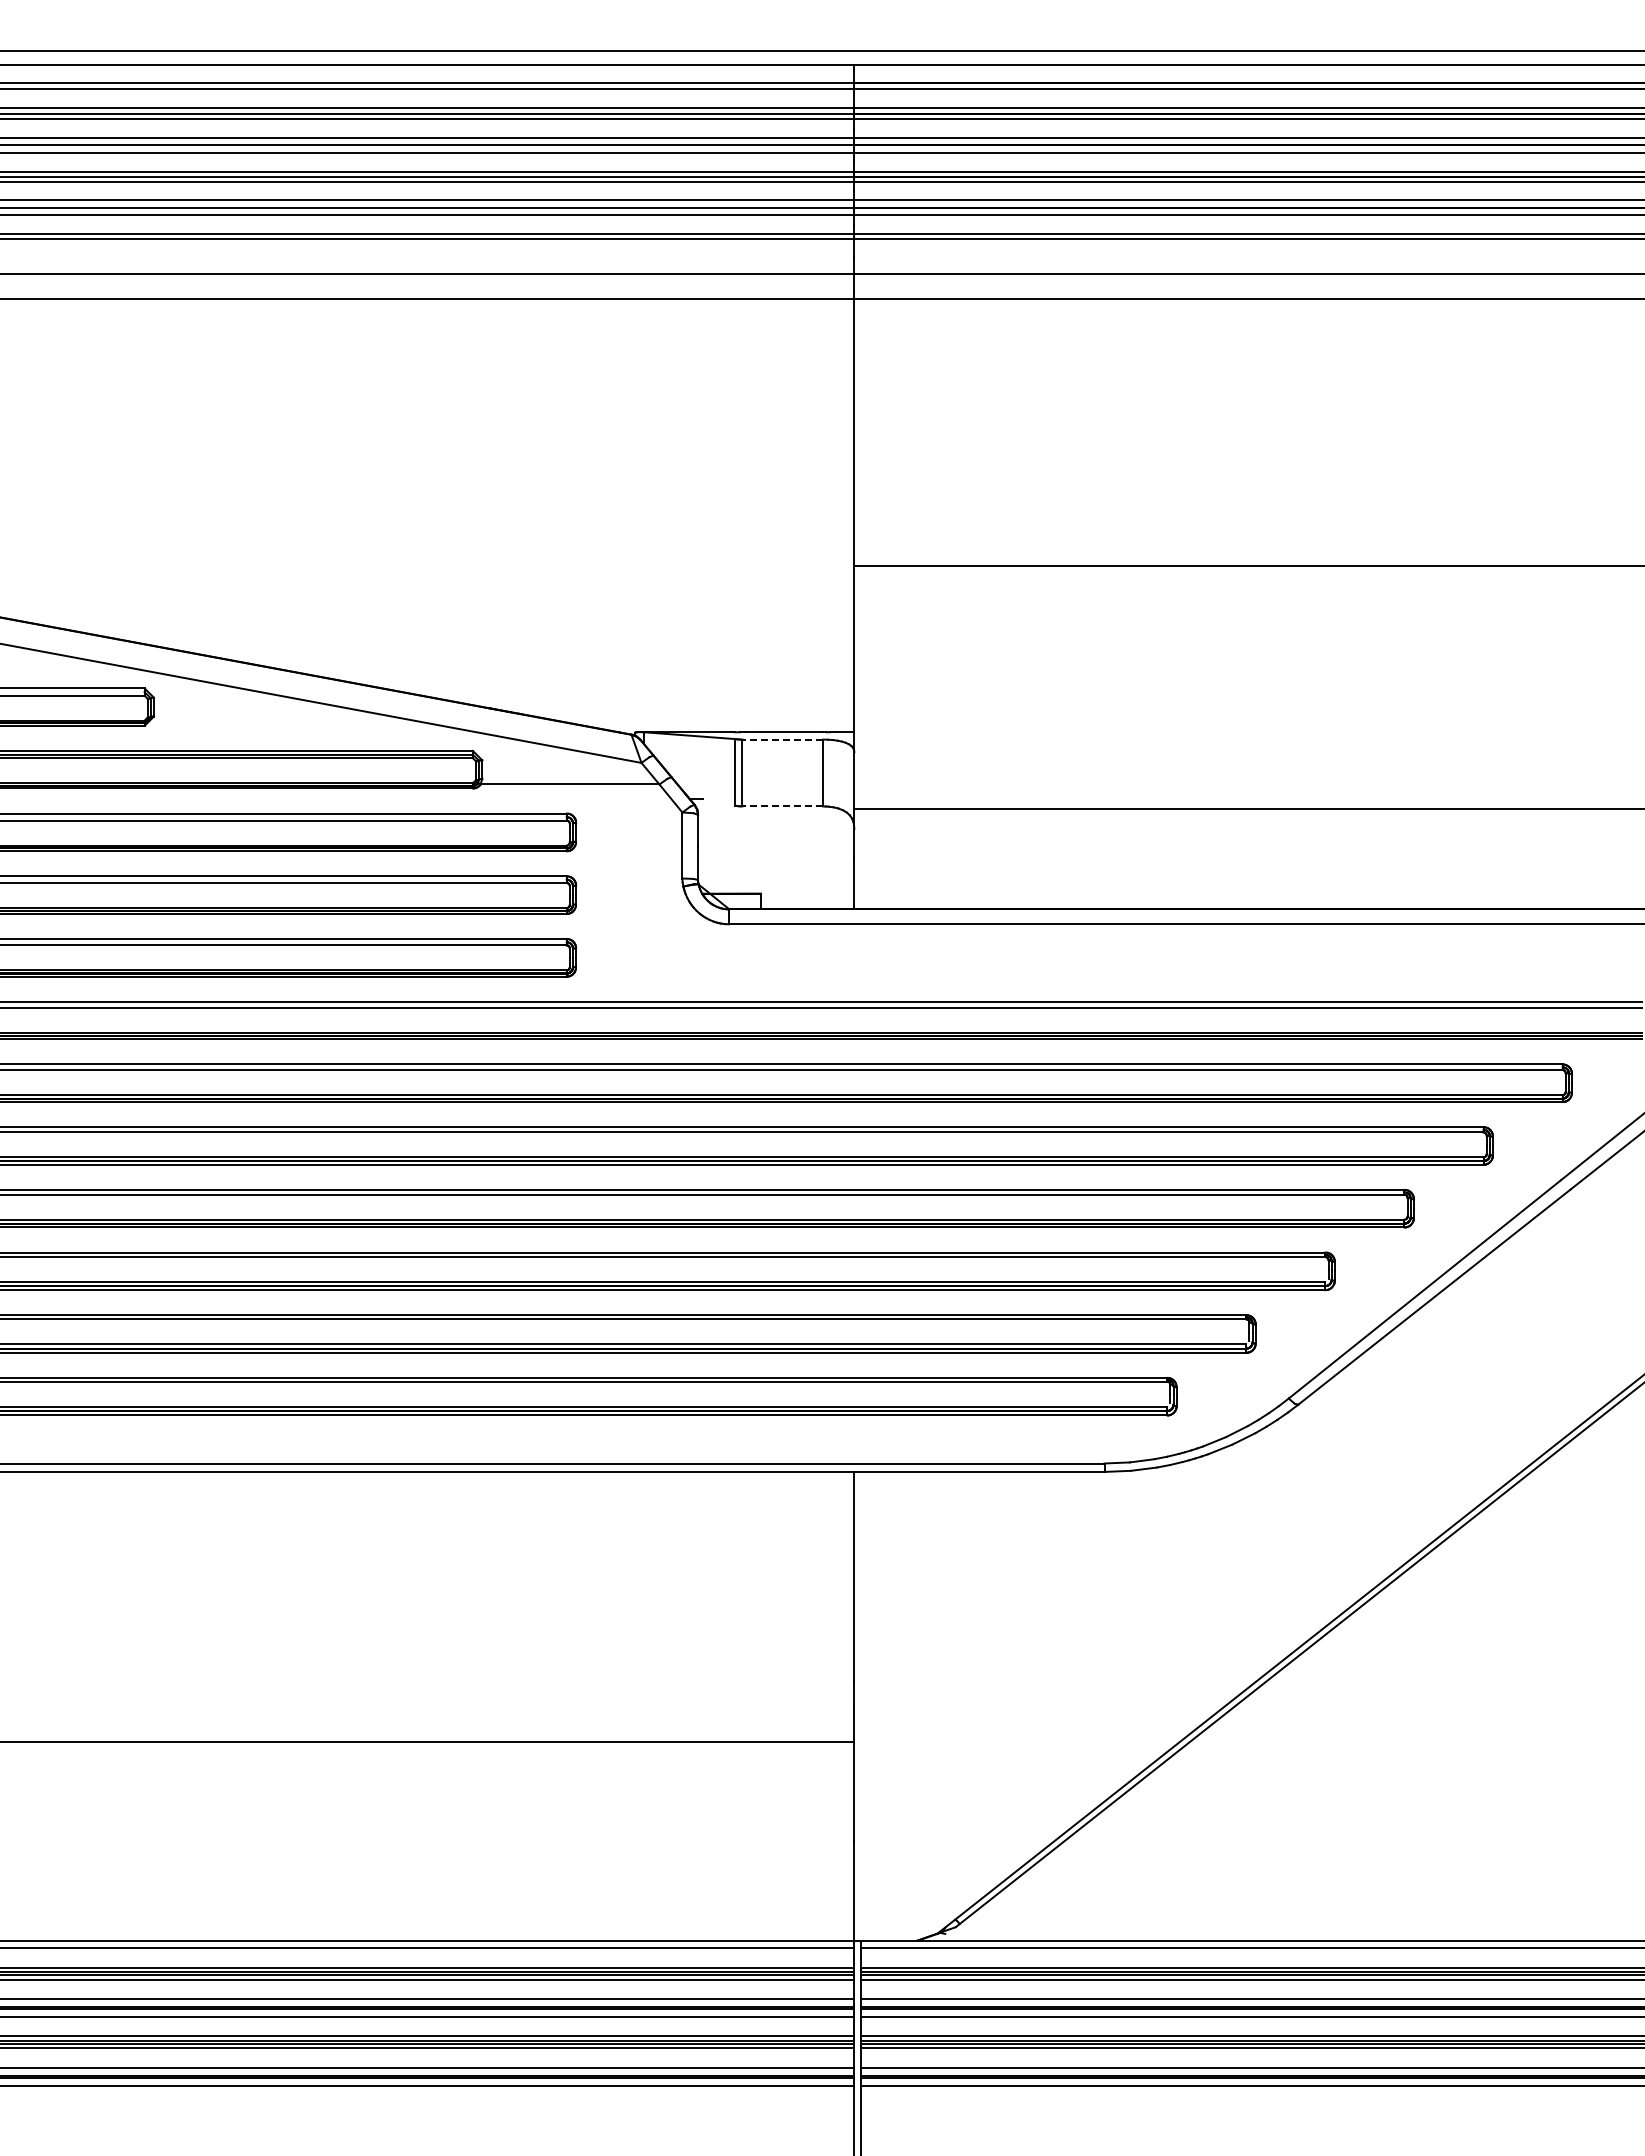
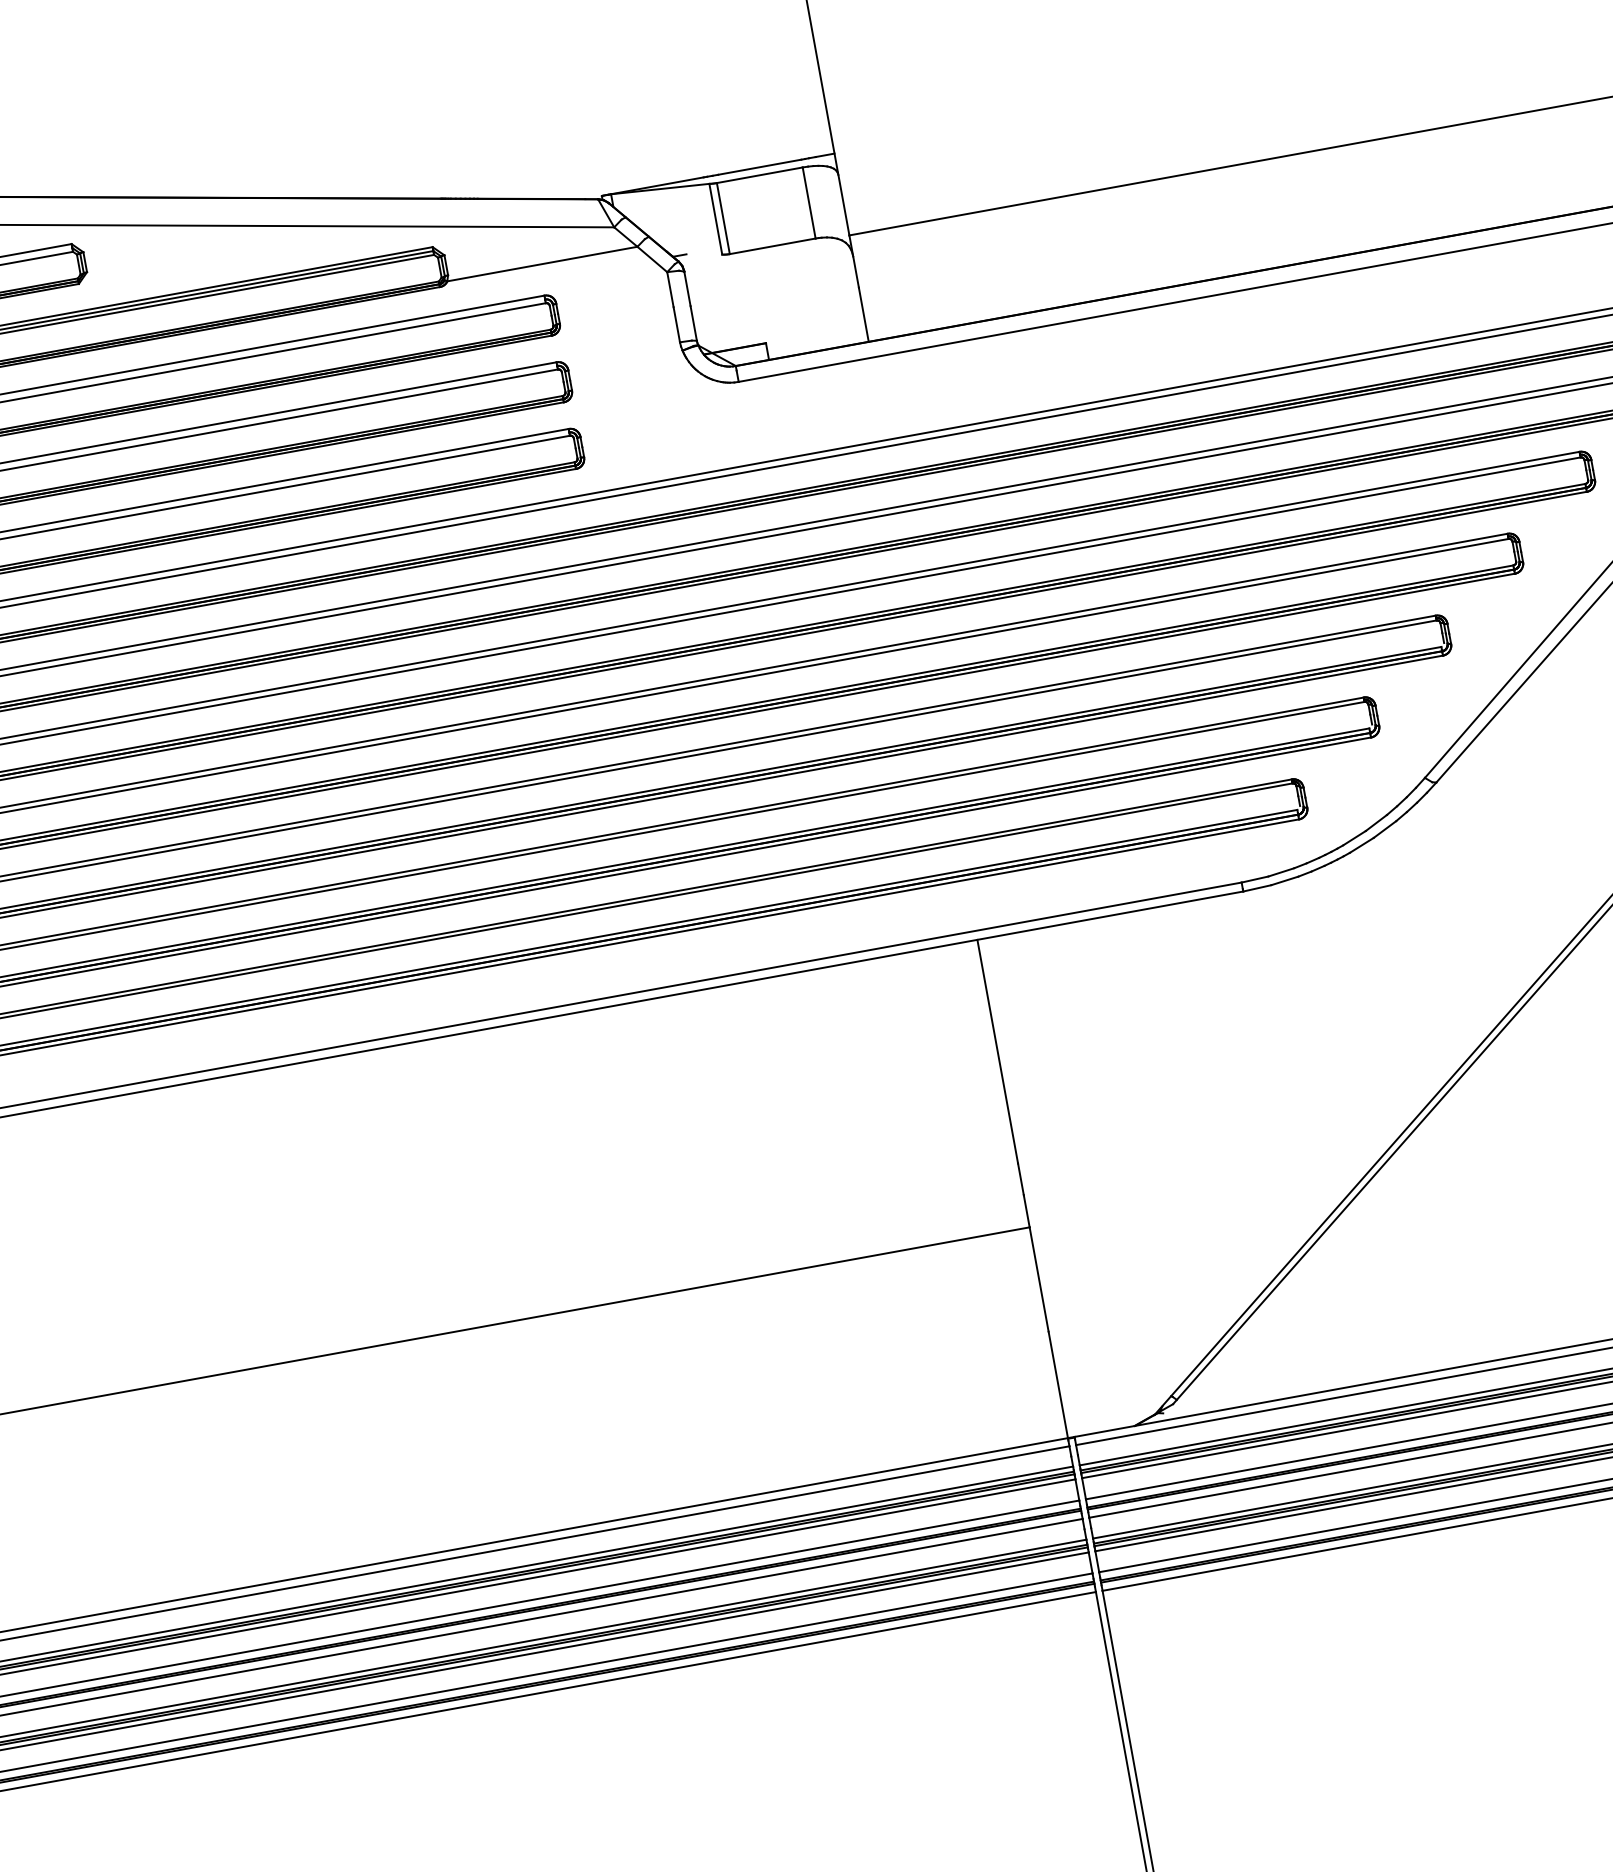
line: (782, 739) -> (759, 175), dashed -> solid
line: (782, 806) -> (772, 246), dashed -> solid

